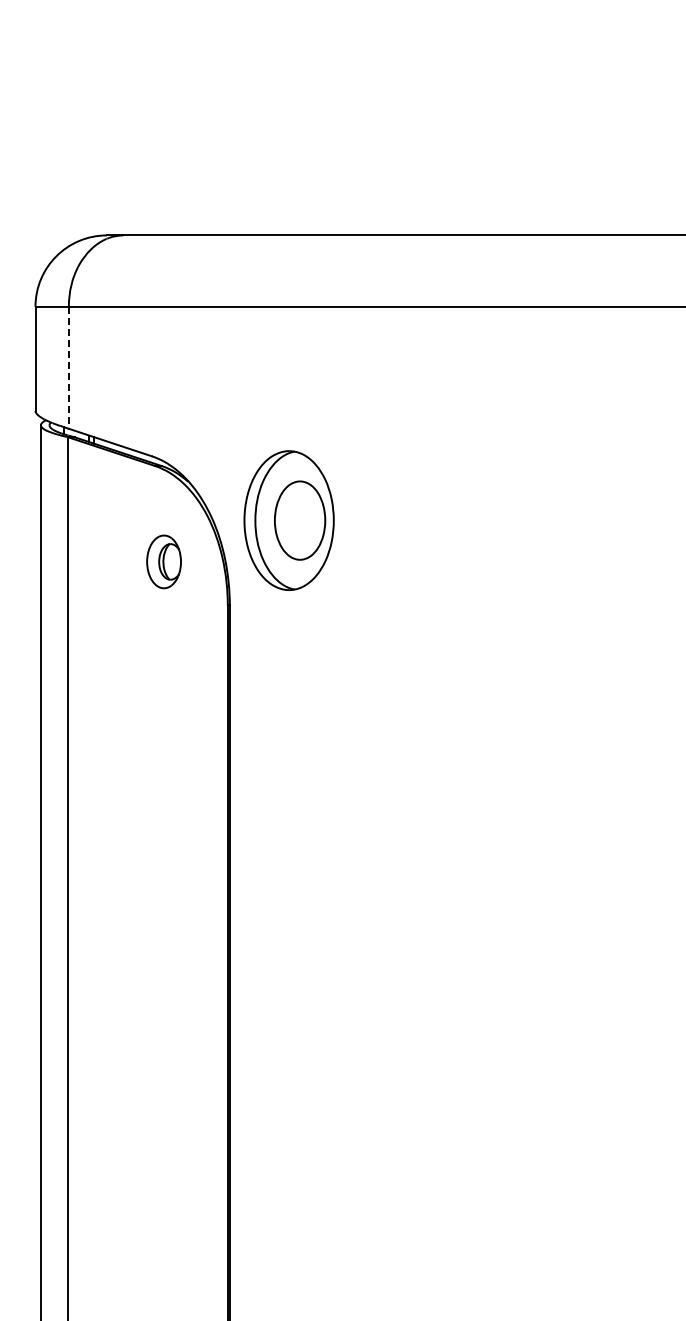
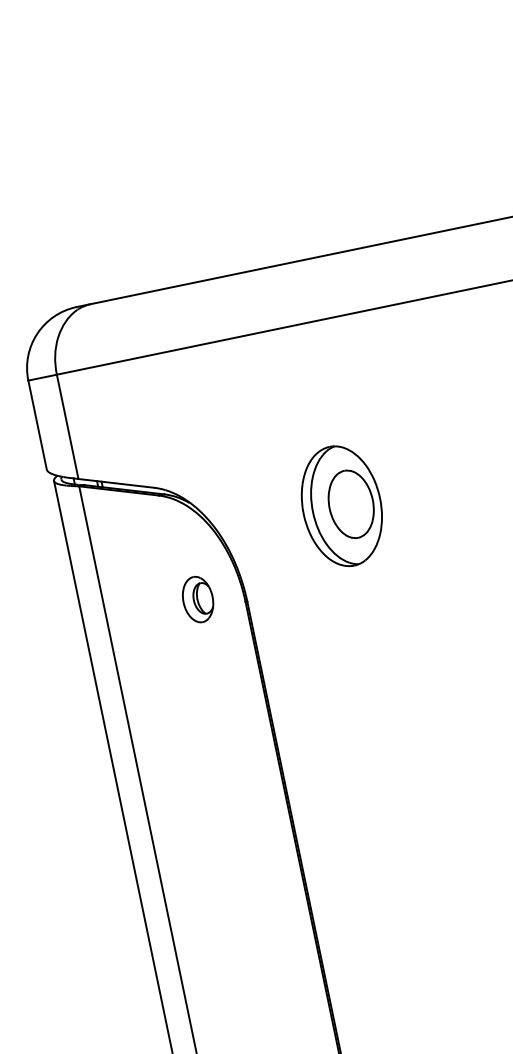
line: (68, 368) -> (67, 427), dashed -> solid
part: (288, 520) -> (341, 506), moved
part: (163, 561) -> (197, 599), moved

